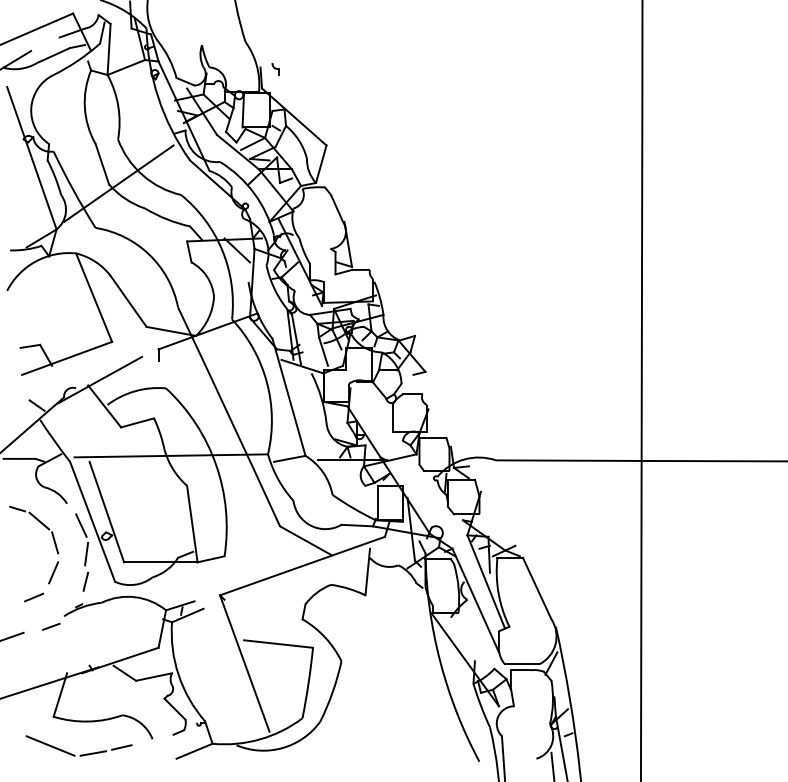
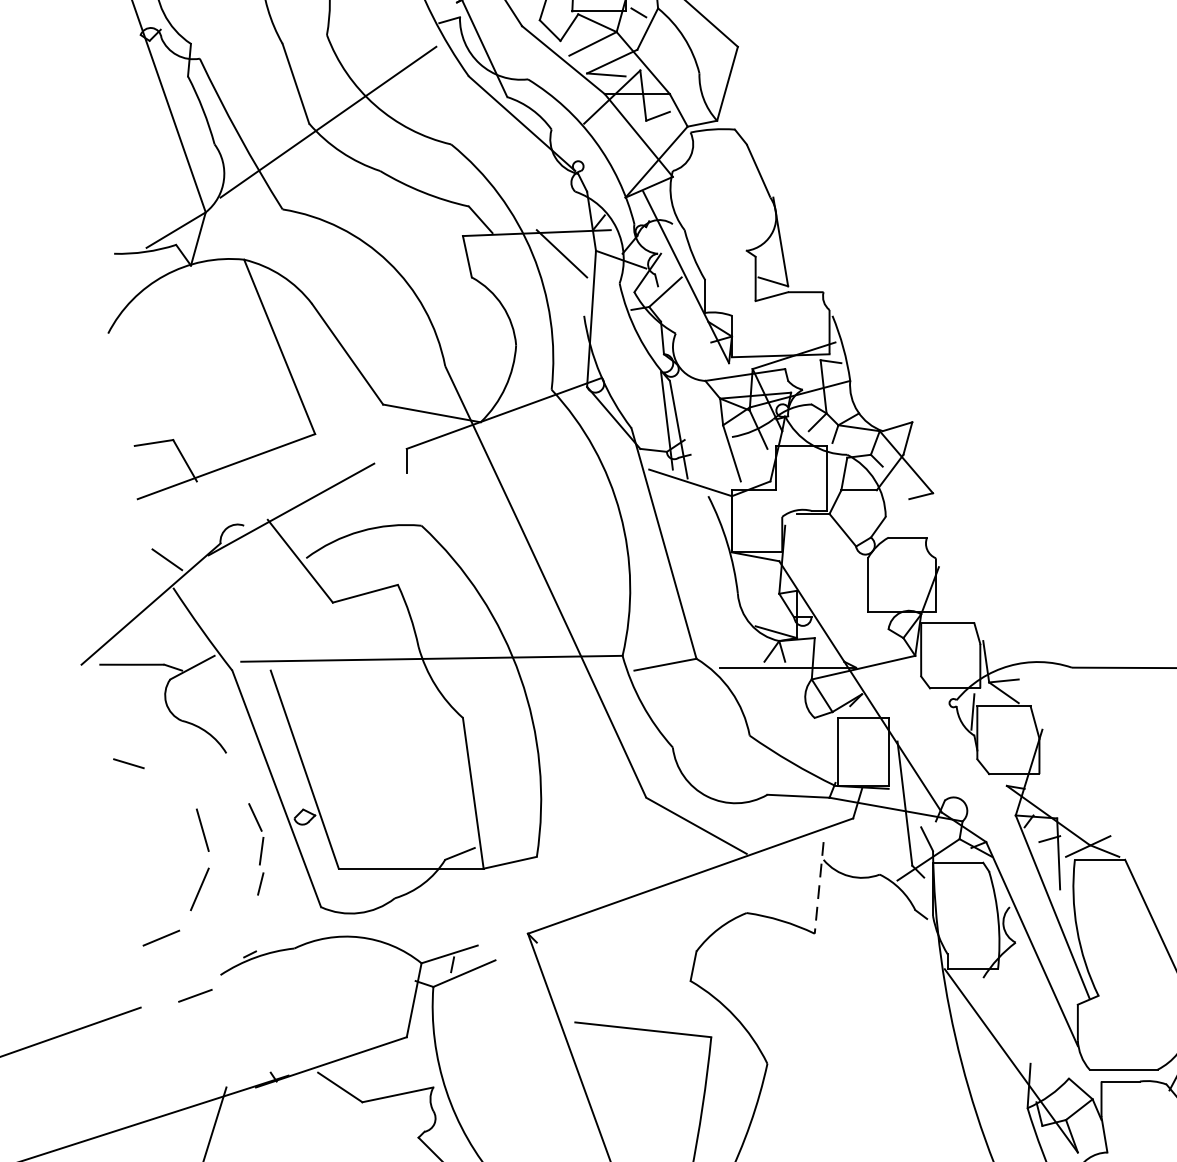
line: (39, 520) -> (171, 786), removed
part: (82, 552) -> (256, 849), size x0.6
line: (367, 572) -> (818, 888), solid -> dashed

